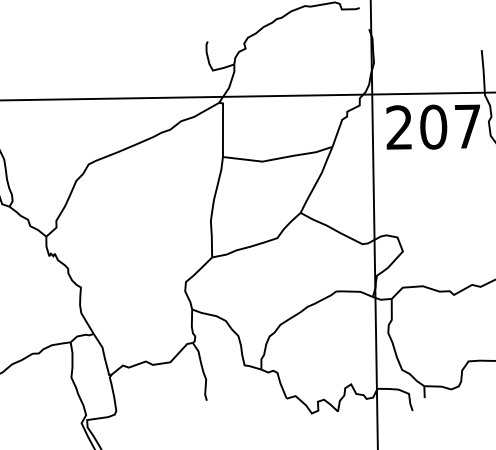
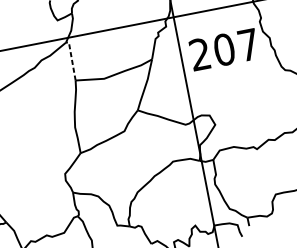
text: (432, 126) -> (223, 49), moved
line: (223, 127) -> (72, 59), solid -> dashed

